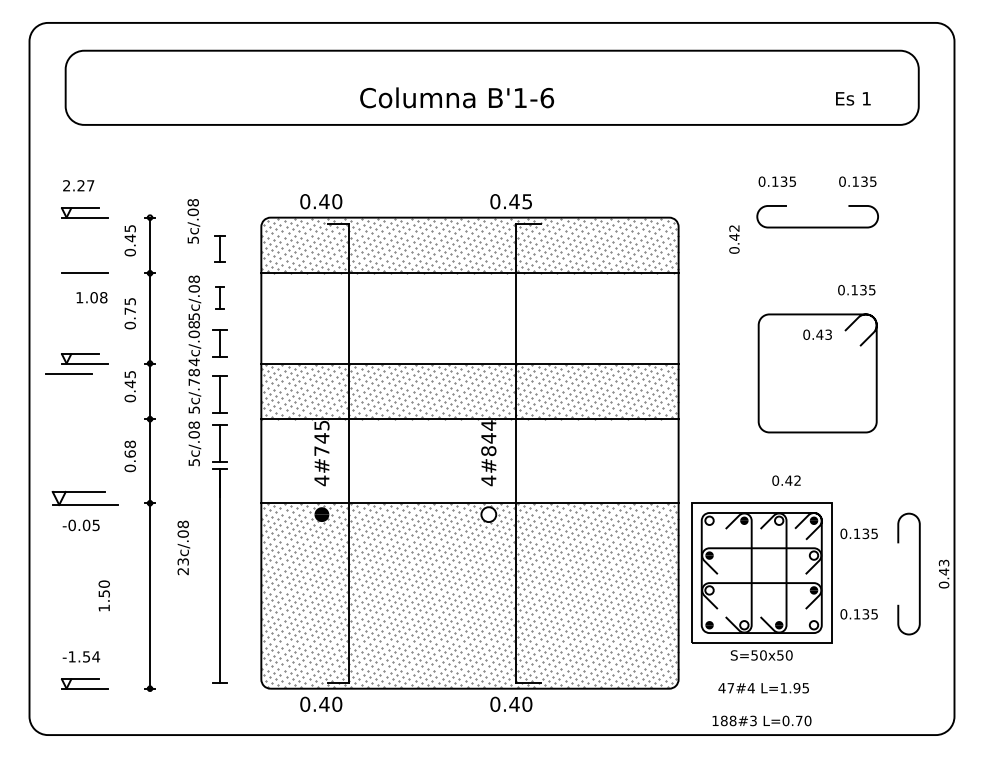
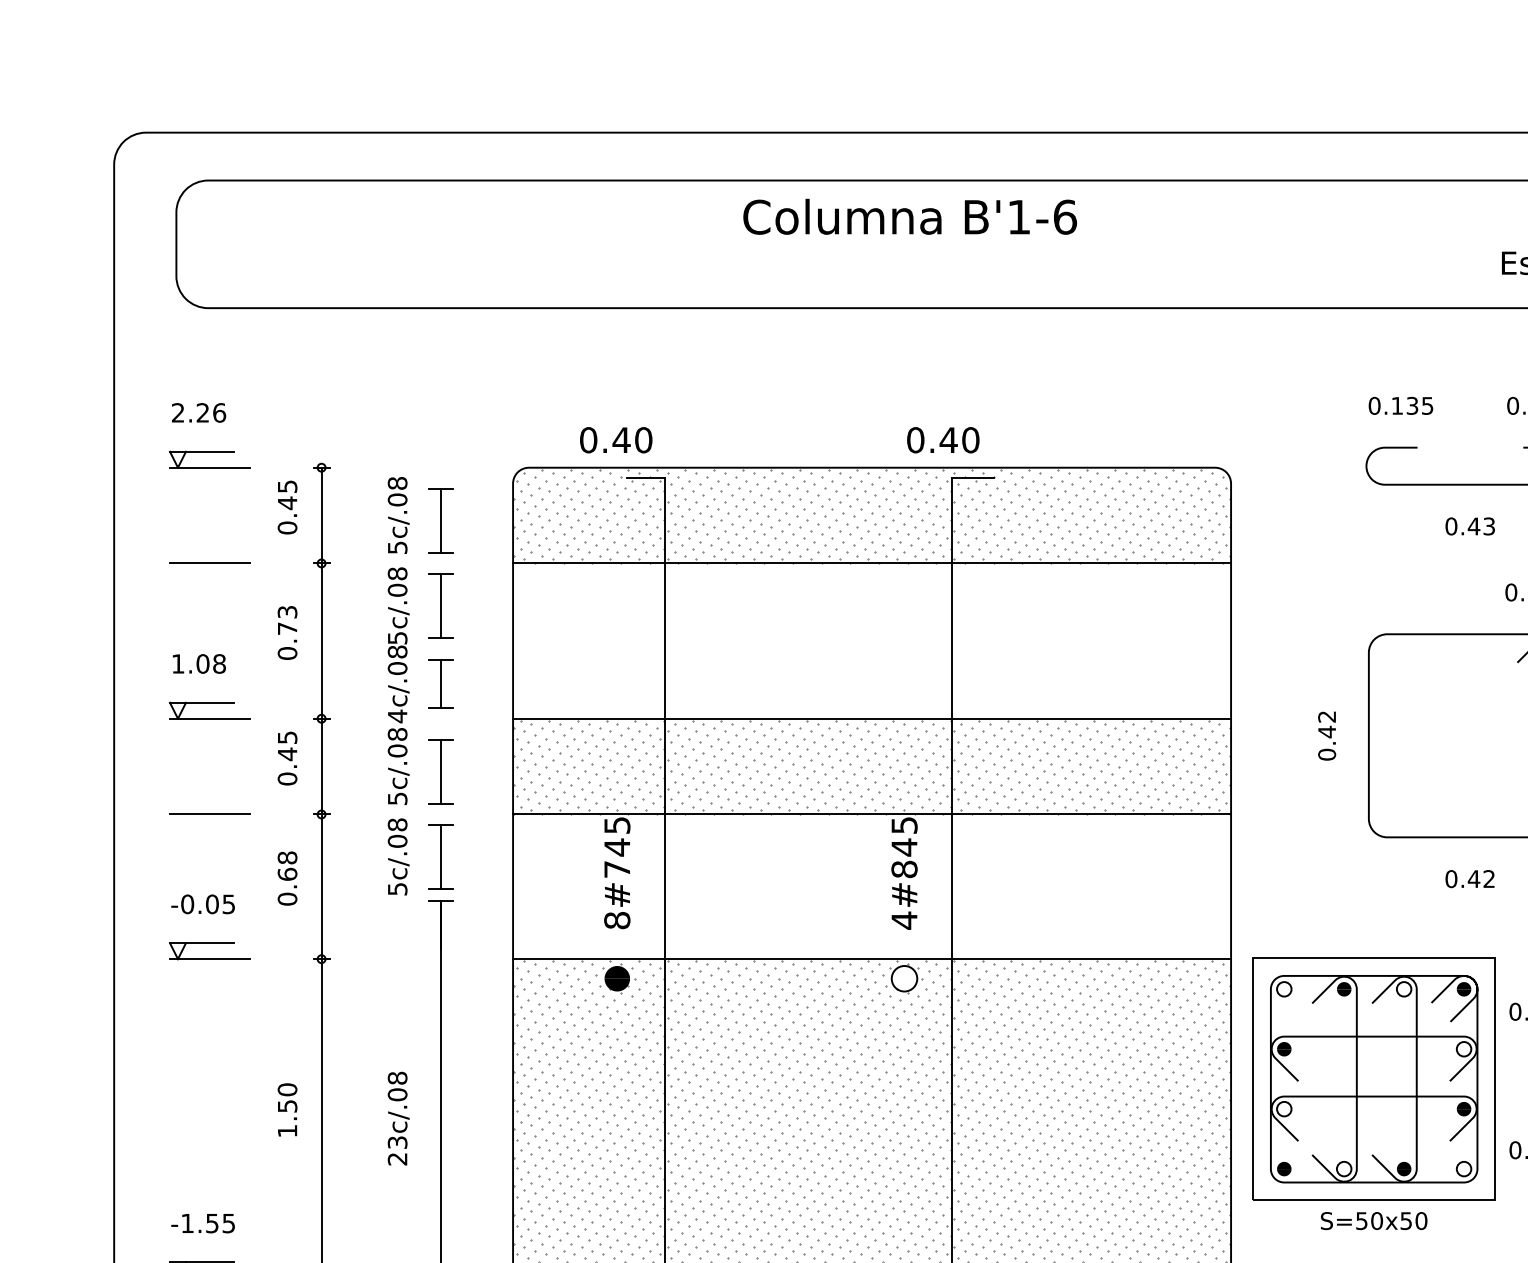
text: (457, 97) -> (910, 216), moved
text: (90, 185) -> (219, 412), 2.27 -> 2.26
text: (527, 201) -> (971, 439), 0.45 -> 0.40
text: (193, 221) -> (398, 515), moved
text: (734, 239) -> (1327, 735), moved
part: (219, 248) -> (441, 520), size x1.43
text: (91, 297) -> (198, 663), moved
part: (219, 297) -> (441, 605), size x1.67
text: (129, 301) -> (286, 612), 0.75 -> 0.73
text: (817, 334) -> (1470, 525), moved
line: (68, 373) -> (208, 813), moved
text: (193, 381) -> (396, 749), 5c/.78 -> 5c/.08
text: (488, 425) -> (903, 825), 4#844 -> 4#845
text: (321, 480) -> (616, 920), 4#745 -> 8#745
text: (786, 480) -> (1470, 878), moved
part: (84, 498) -> (208, 950), size x0.71
text: (80, 525) -> (201, 904), moved
text: (183, 547) -> (398, 1117), moved
text: (103, 595) -> (286, 1109), moved
text: (96, 656) -> (229, 1222), -1.54 -> -1.55

